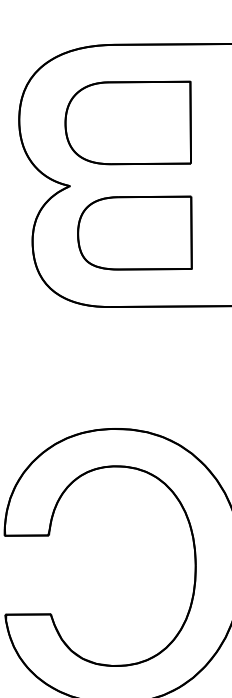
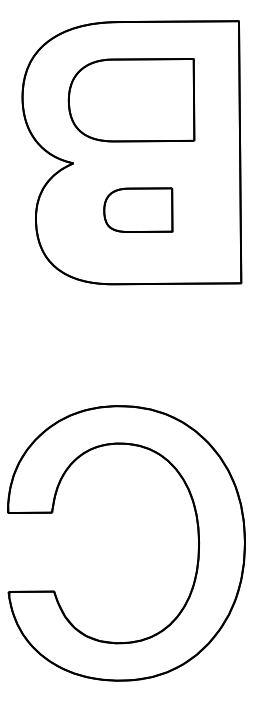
part: (135, 232) -> (138, 209), size x0.6

